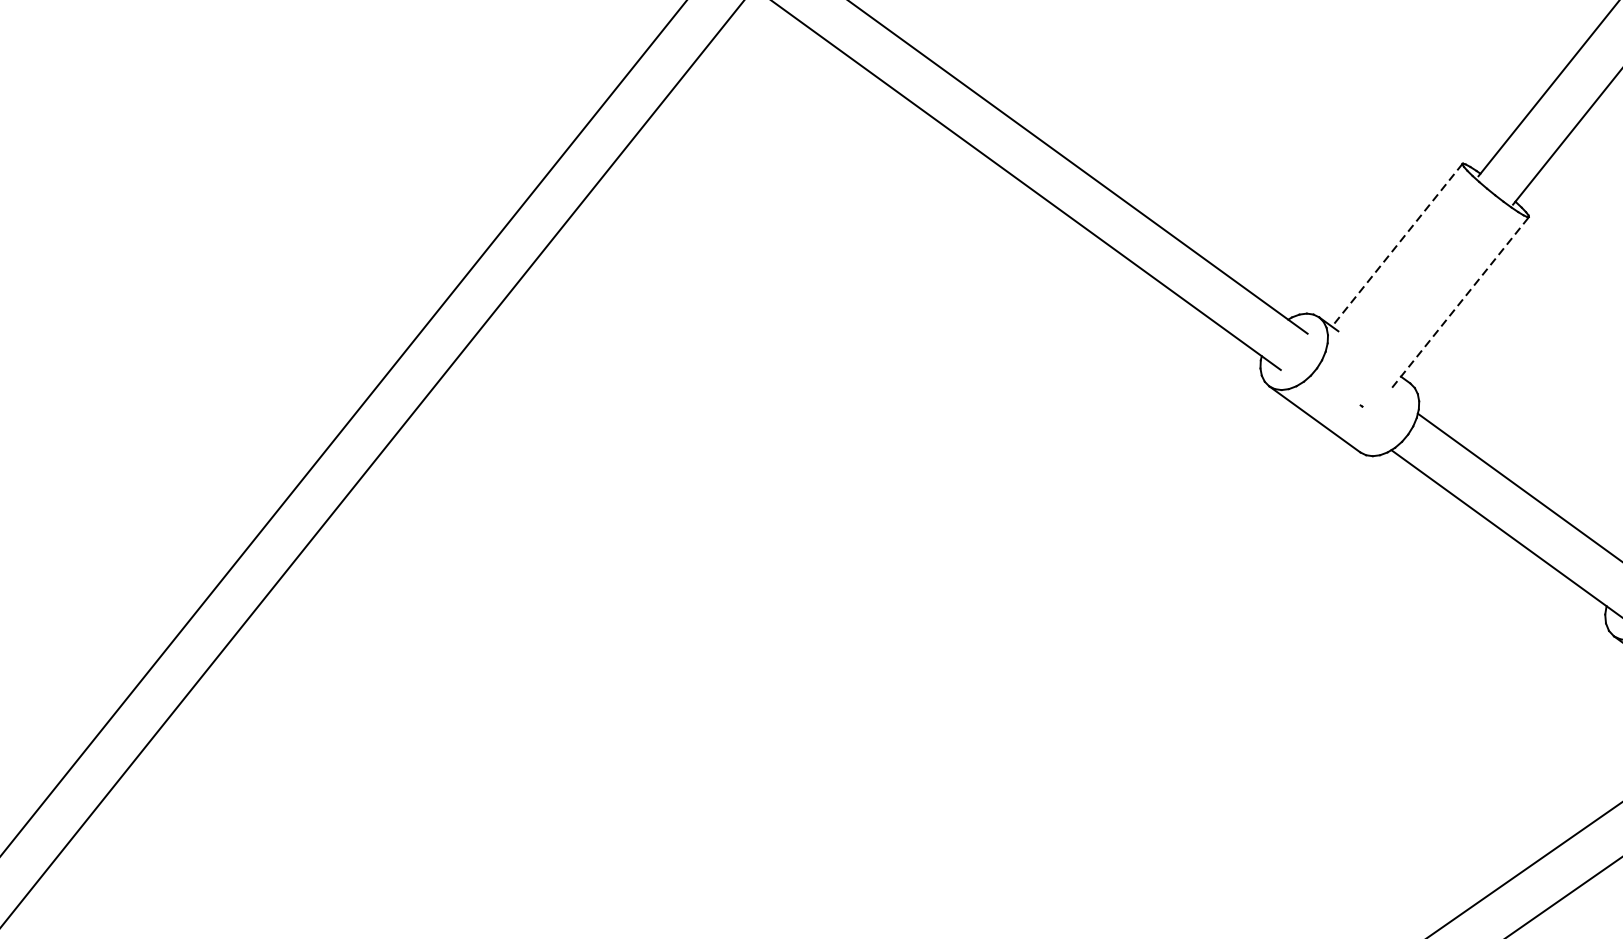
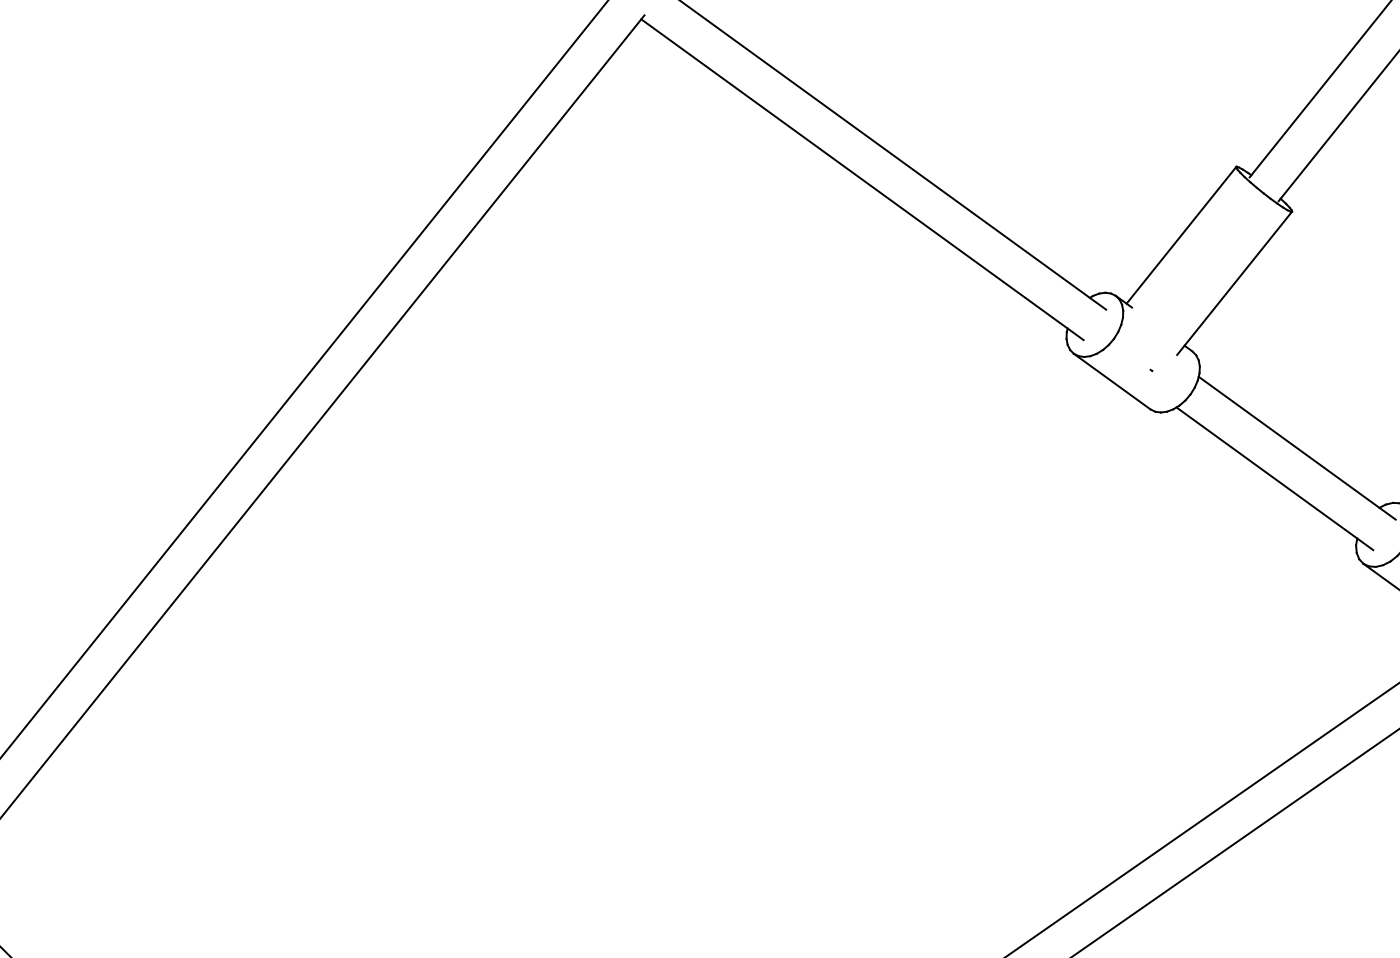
line: (1397, 245) -> (1181, 235), dashed -> solid
line: (1460, 302) -> (1234, 283), dashed -> solid

